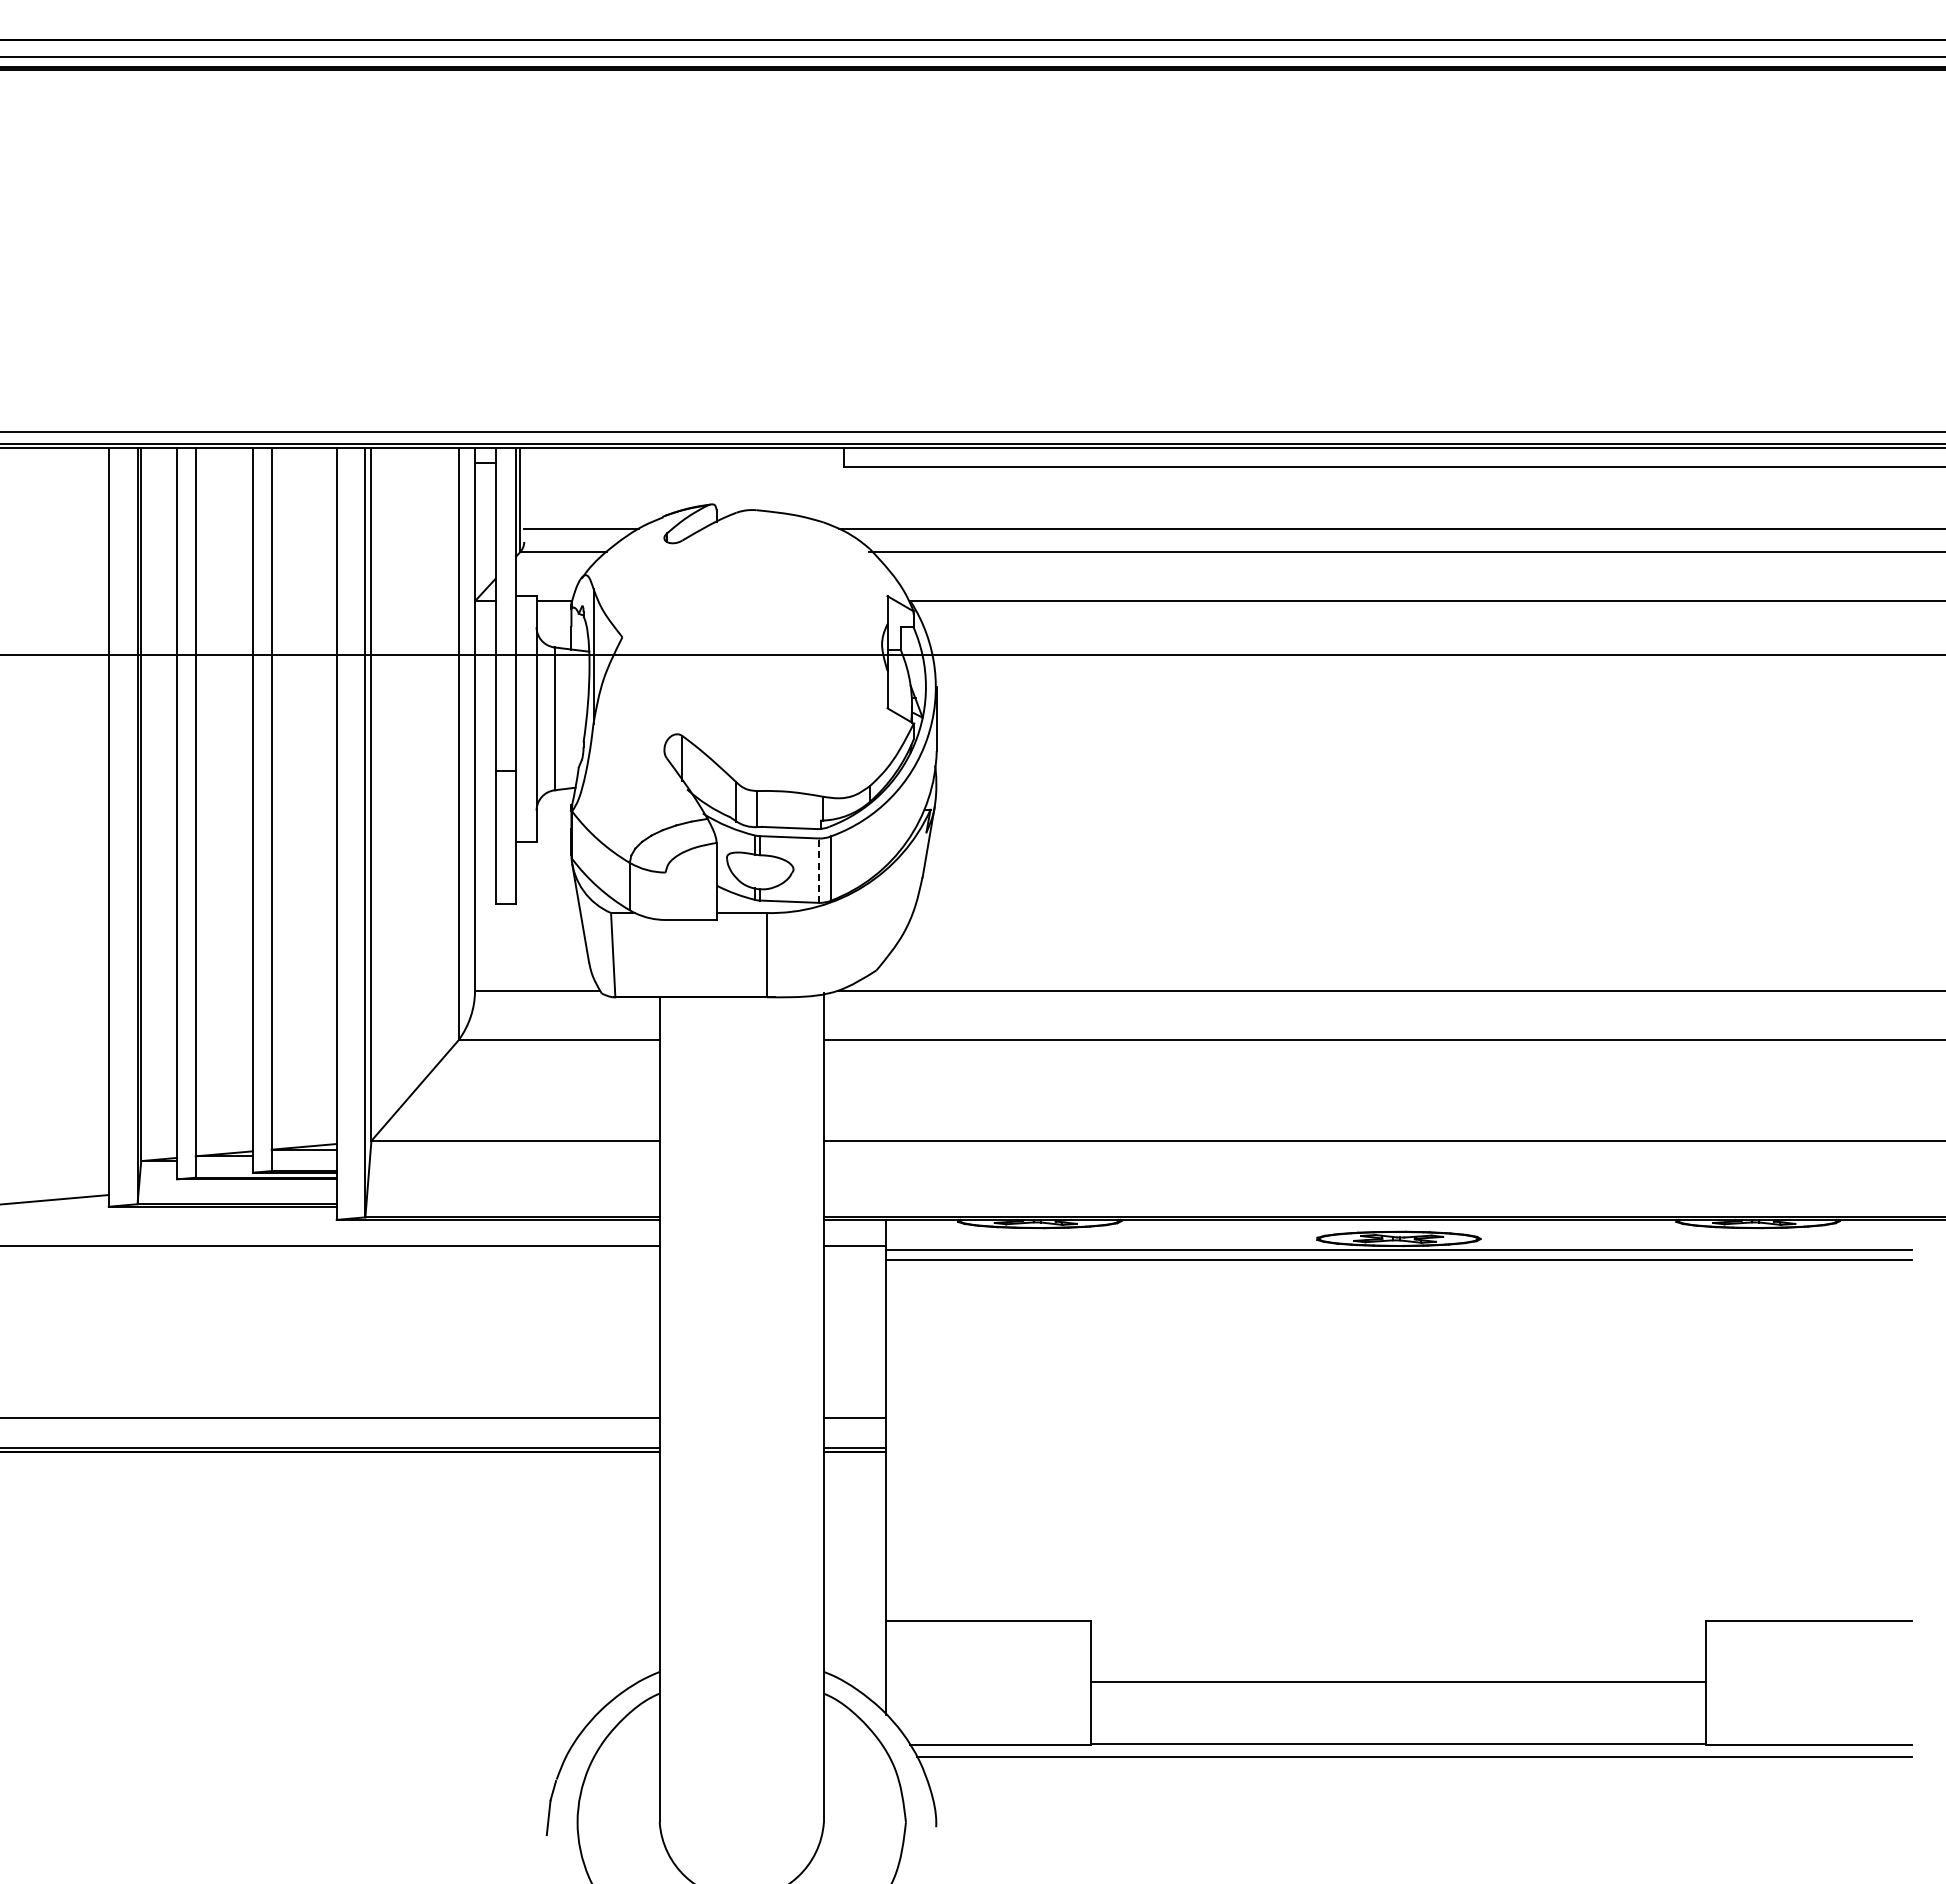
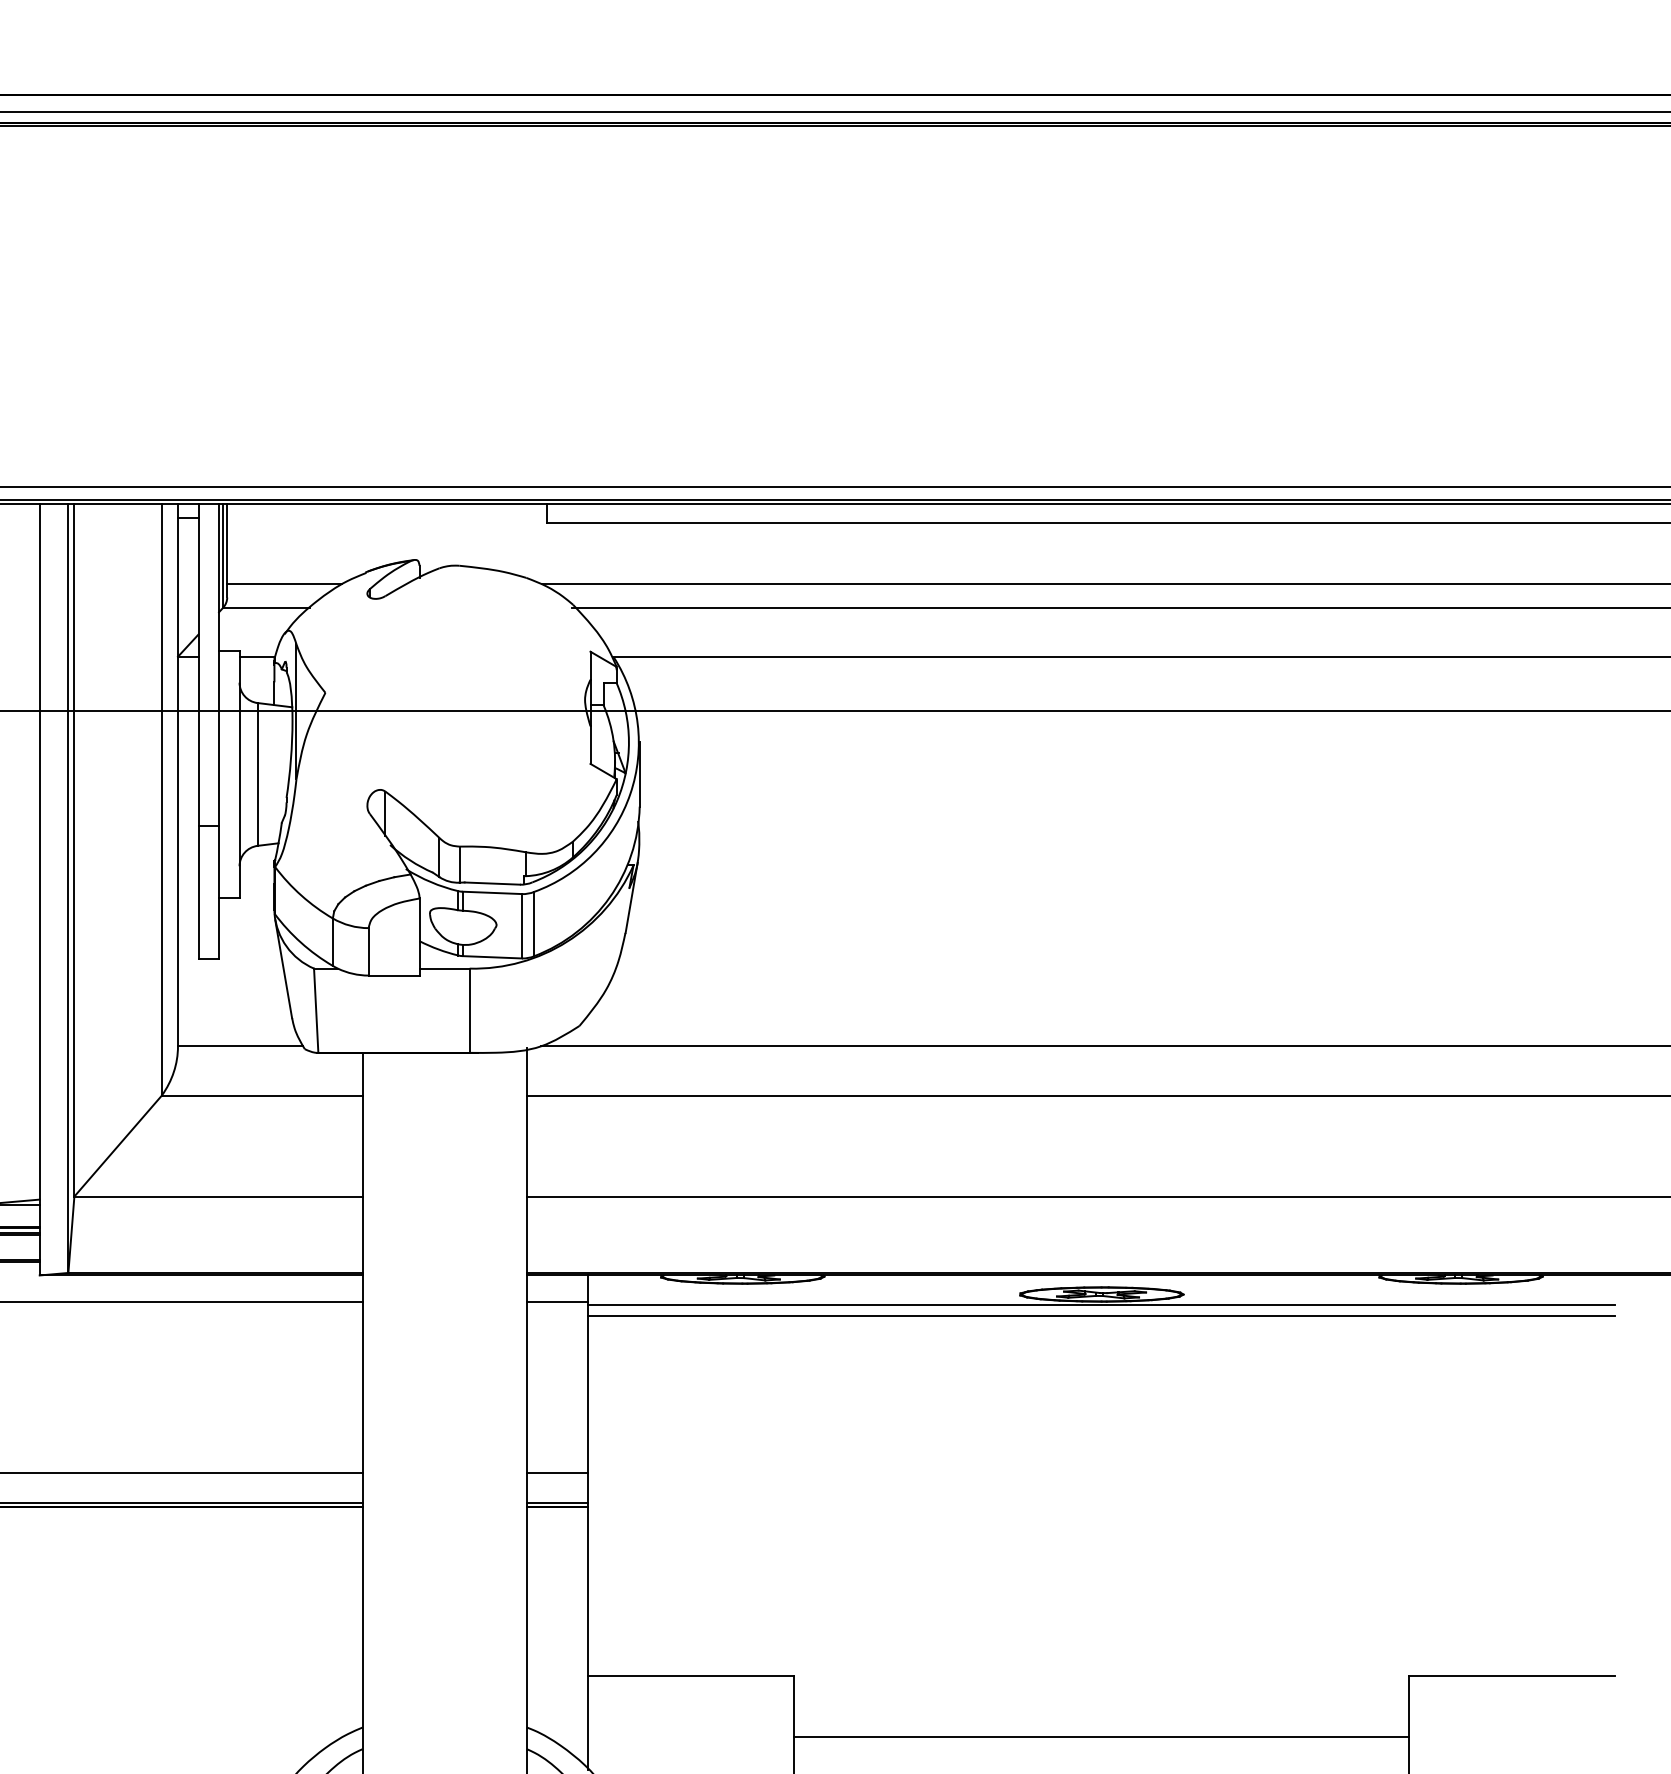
line: (524, 494) -> (227, 550), added
line: (819, 870) -> (522, 926), dashed -> solid
line: (665, 896) -> (368, 952), added

